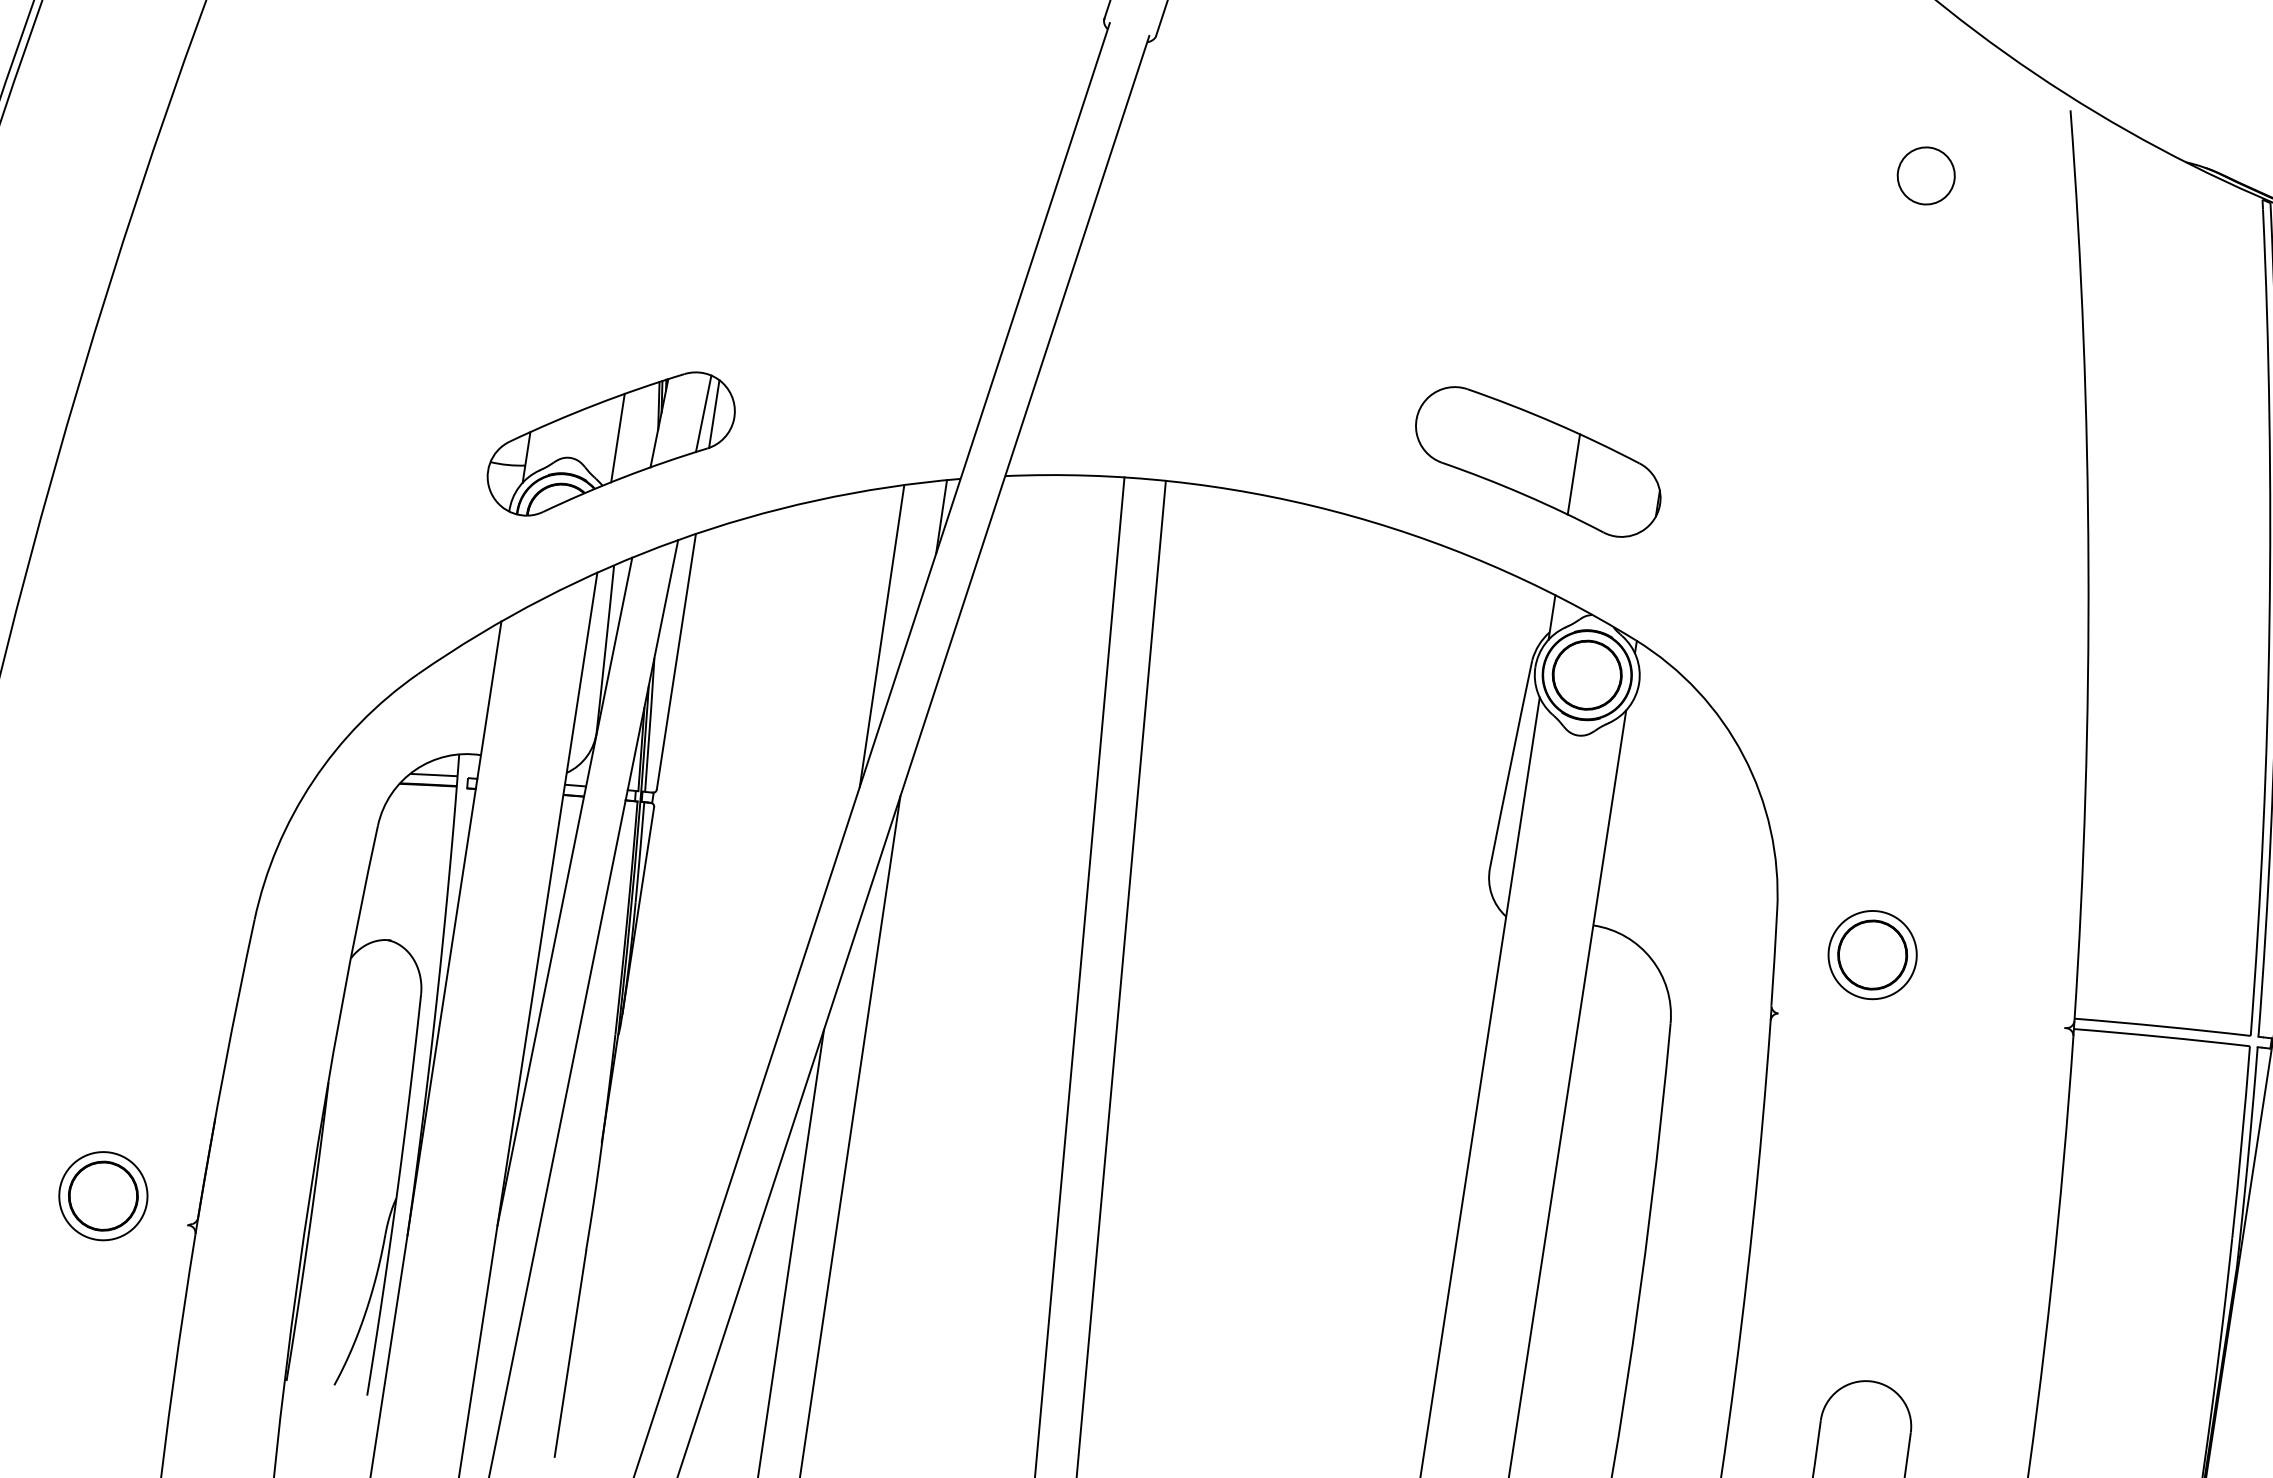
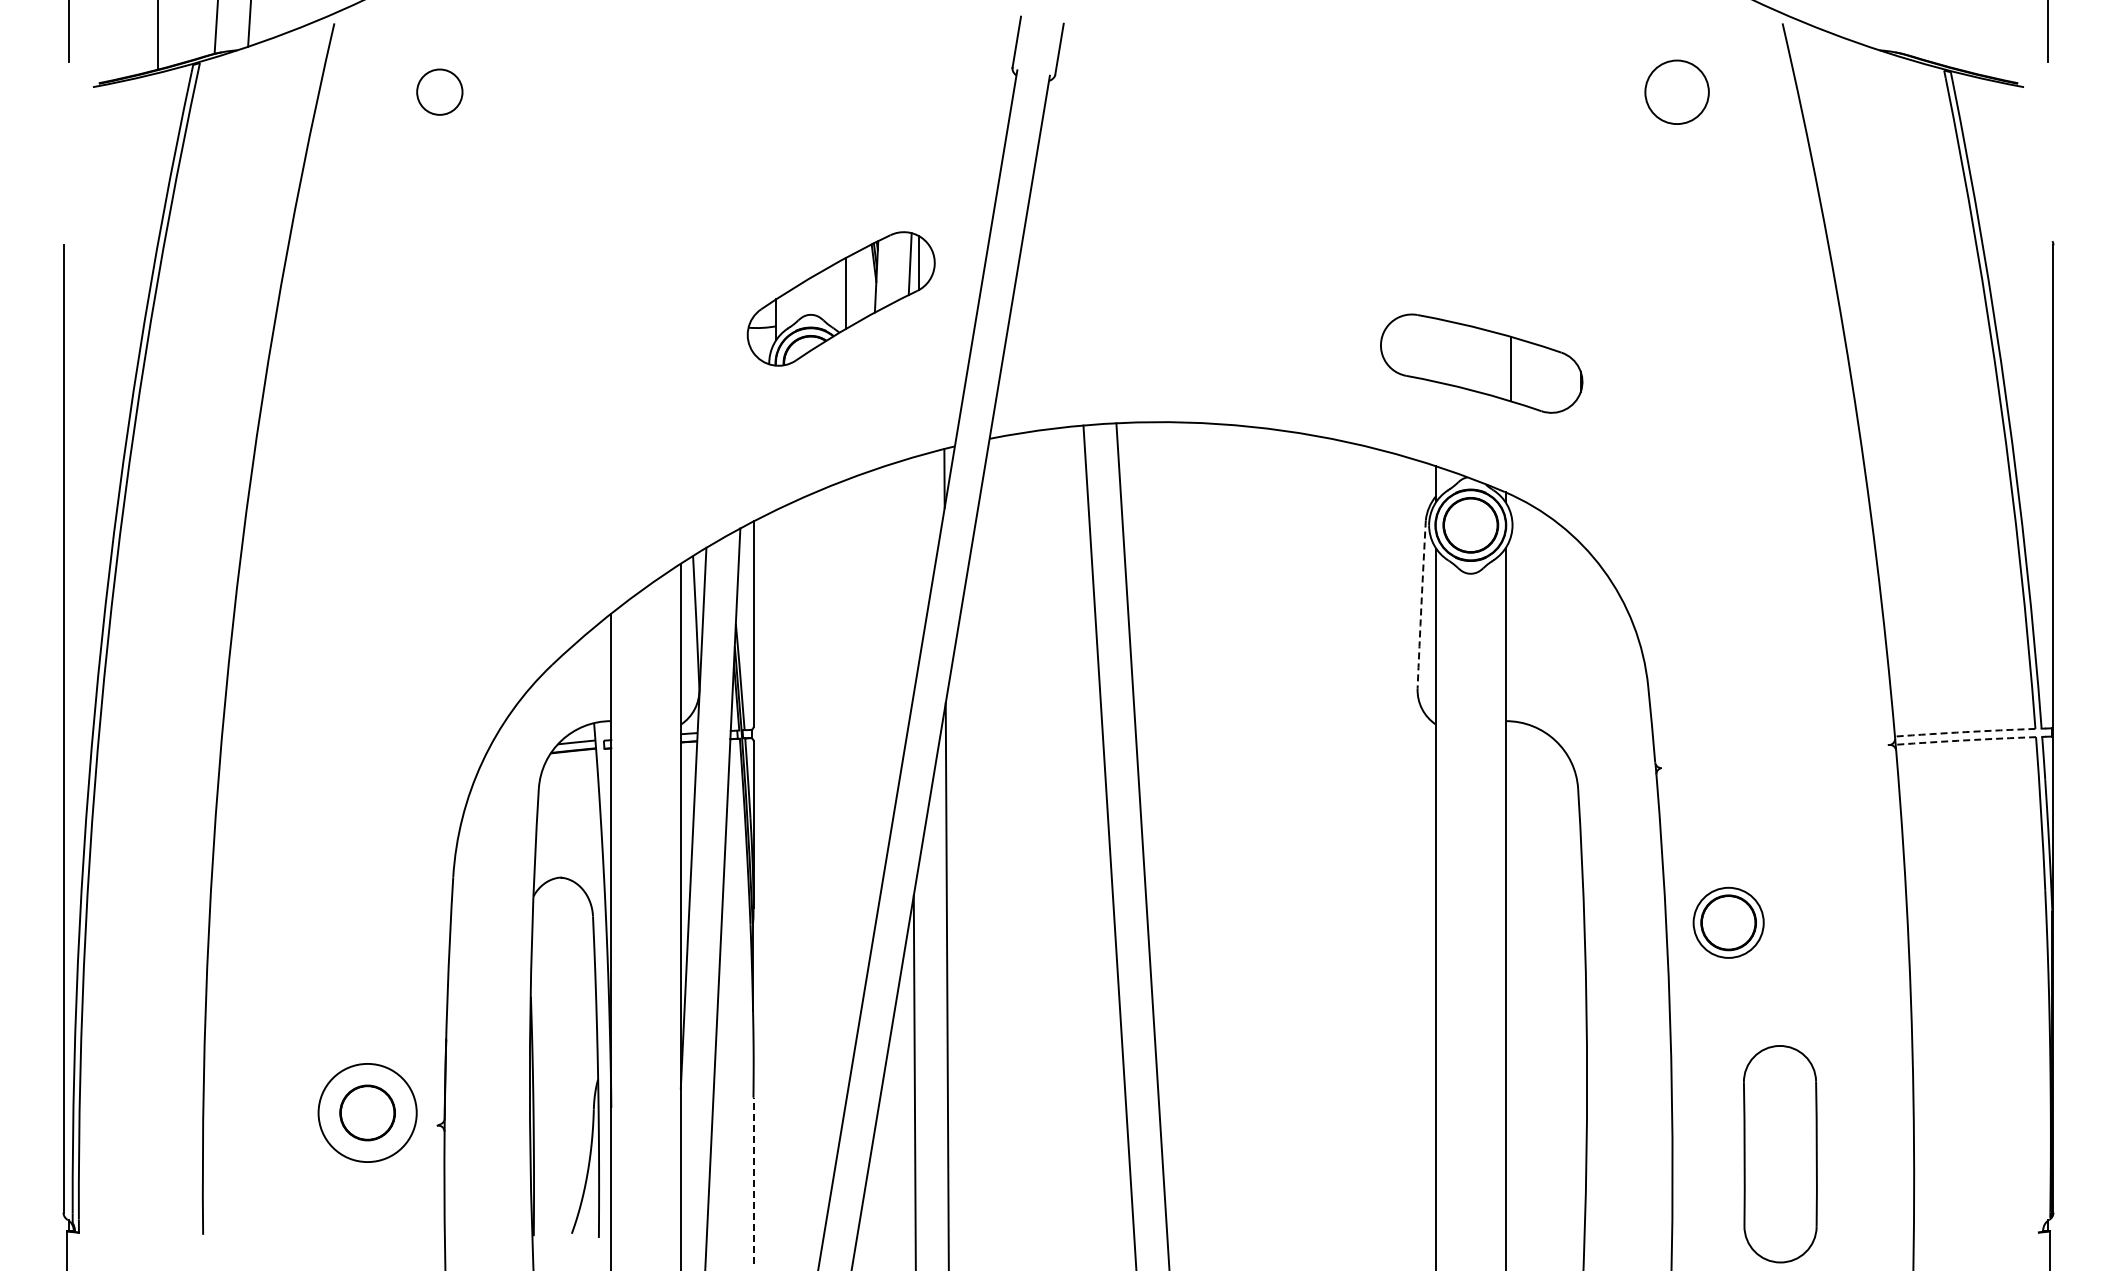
circle: (1925, 176) -> (1676, 92), size x1.4
part: (610, 443) -> (840, 298), moved
part: (1538, 461) -> (1481, 363), moved
line: (881, 636) -> (911, 579), removed
arc: (1510, 764) -> (1421, 604), solid -> dashed
part: (1872, 954) -> (1728, 922), moved
arc: (2163, 1027) -> (1965, 732), solid -> dashed
arc: (2161, 1037) -> (1965, 740), solid -> dashed
circle: (103, 1195) -> (367, 1112), size x1.4
line: (570, 1353) -> (753, 1180), solid -> dashed

